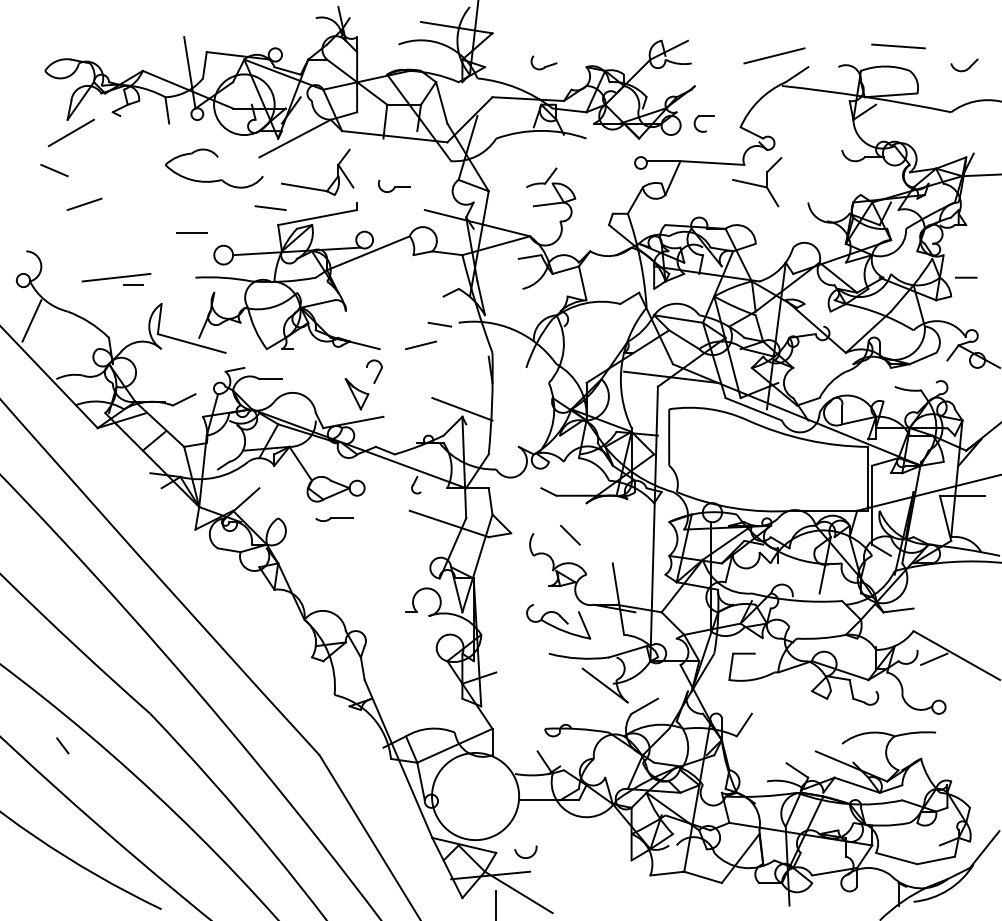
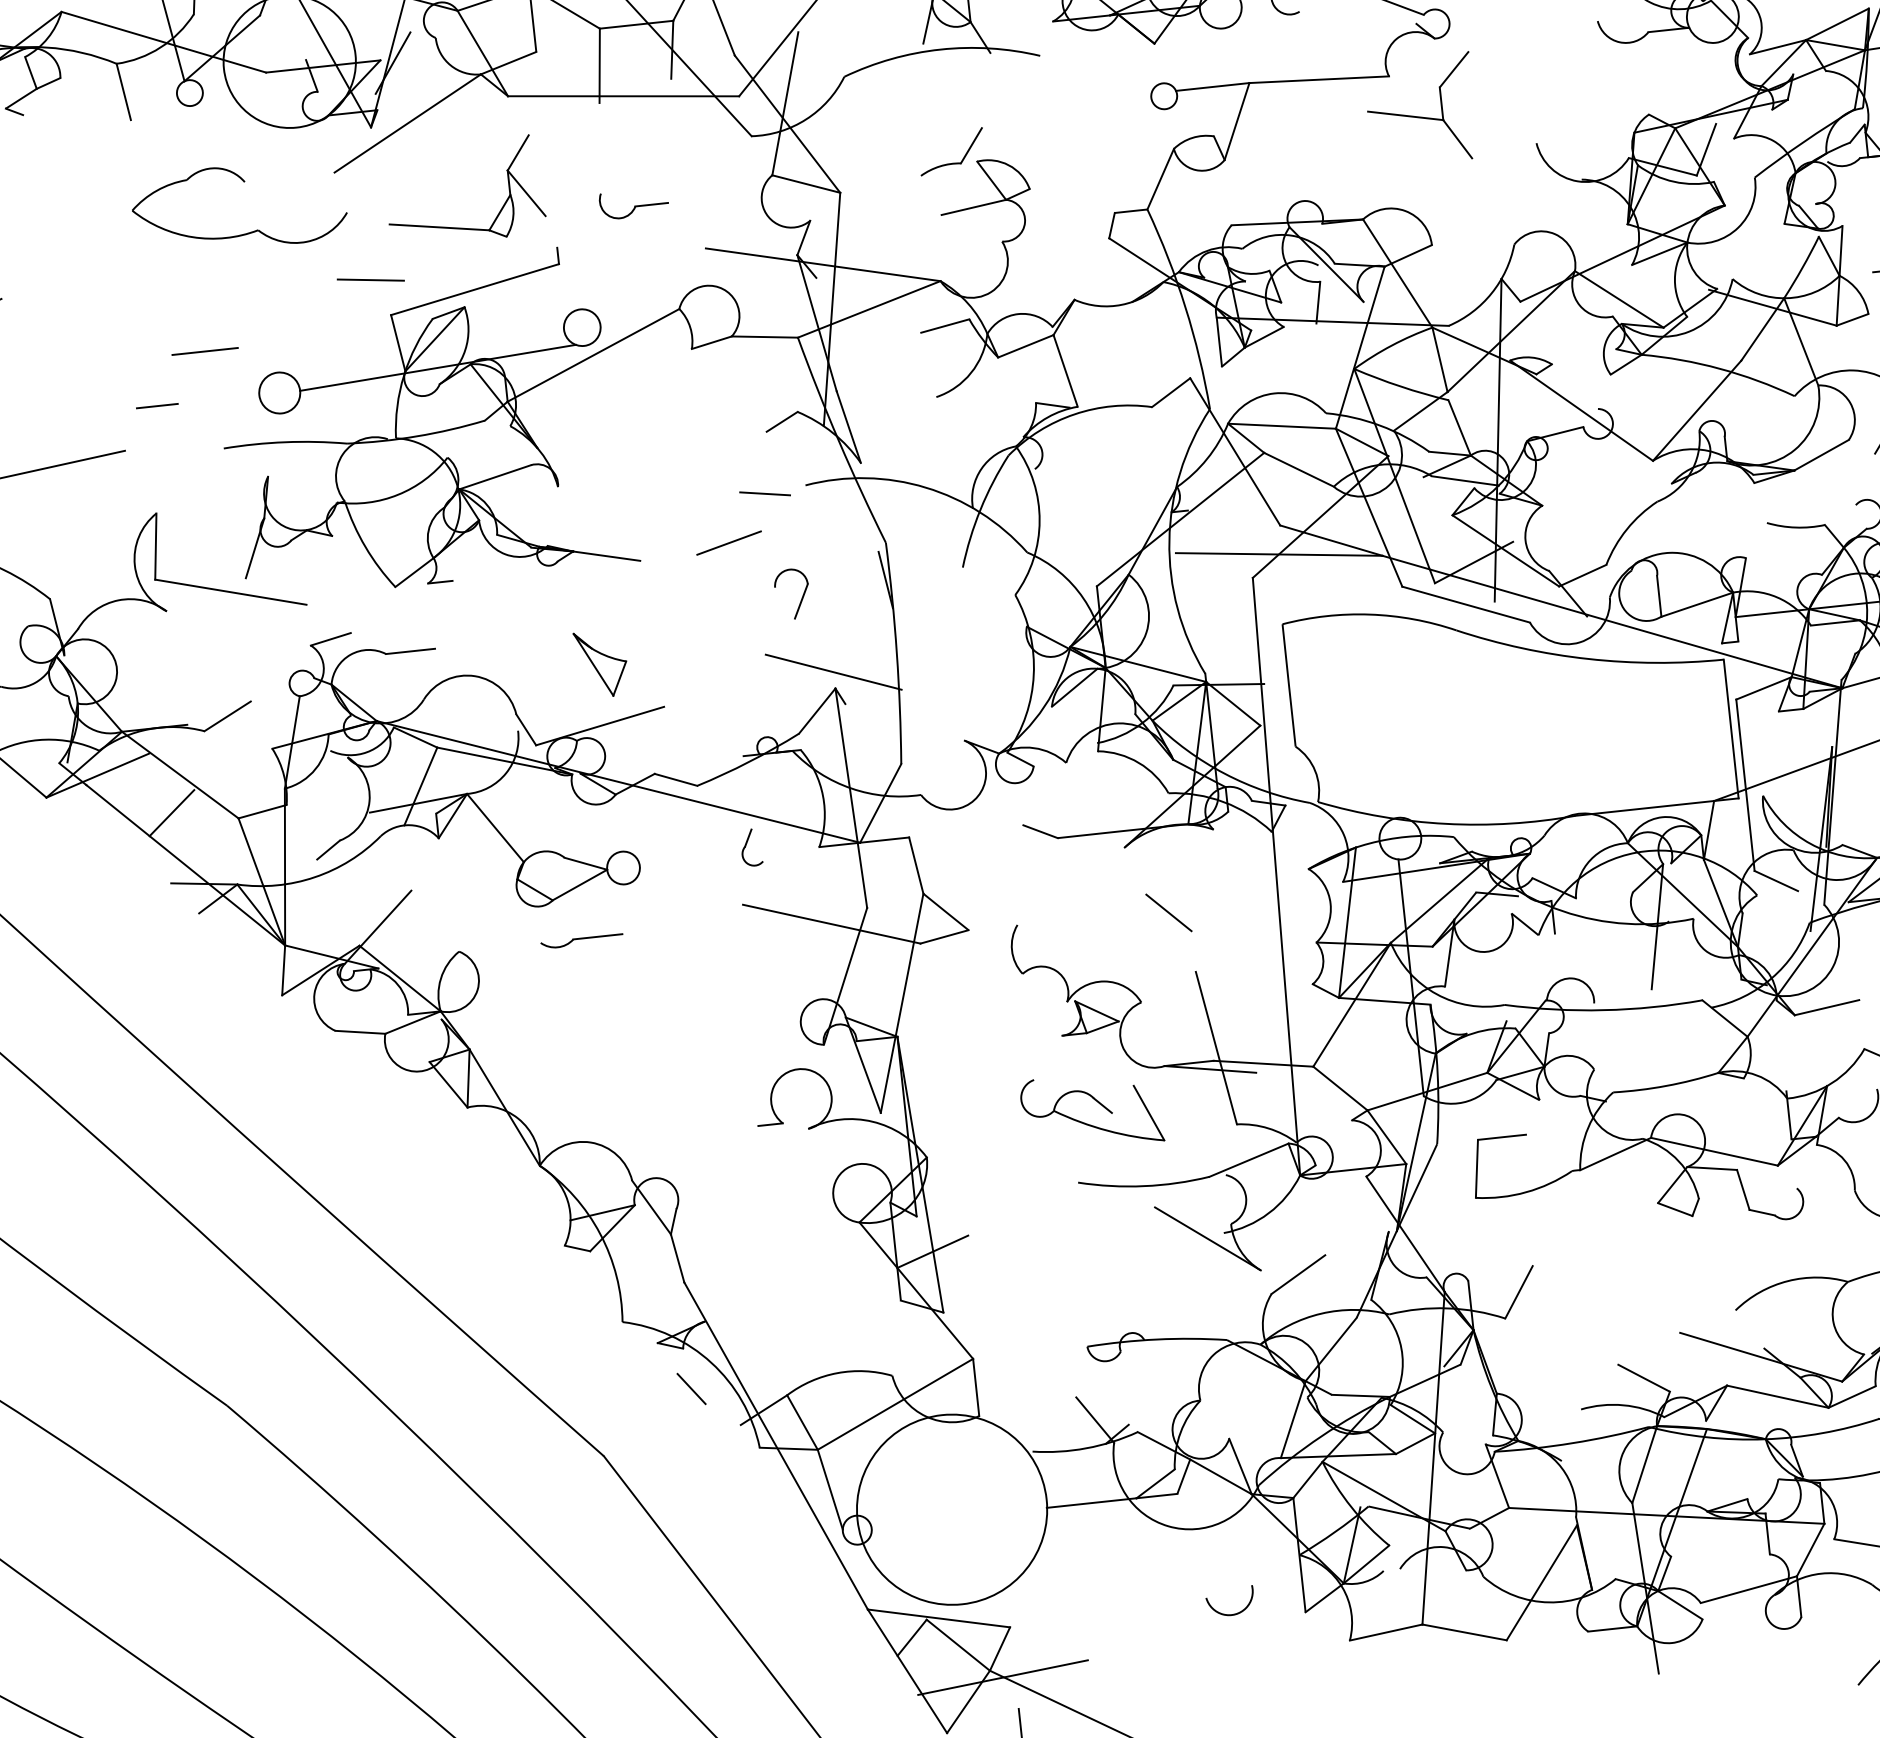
line: (133, 284) -> (157, 404), moved
part: (374, 371) -> (792, 593), moved
line: (570, 534) -> (1168, 911), moved
line: (62, 745) -> (690, 1388), moved
arc: (522, 856) -> (1224, 1612), moved

